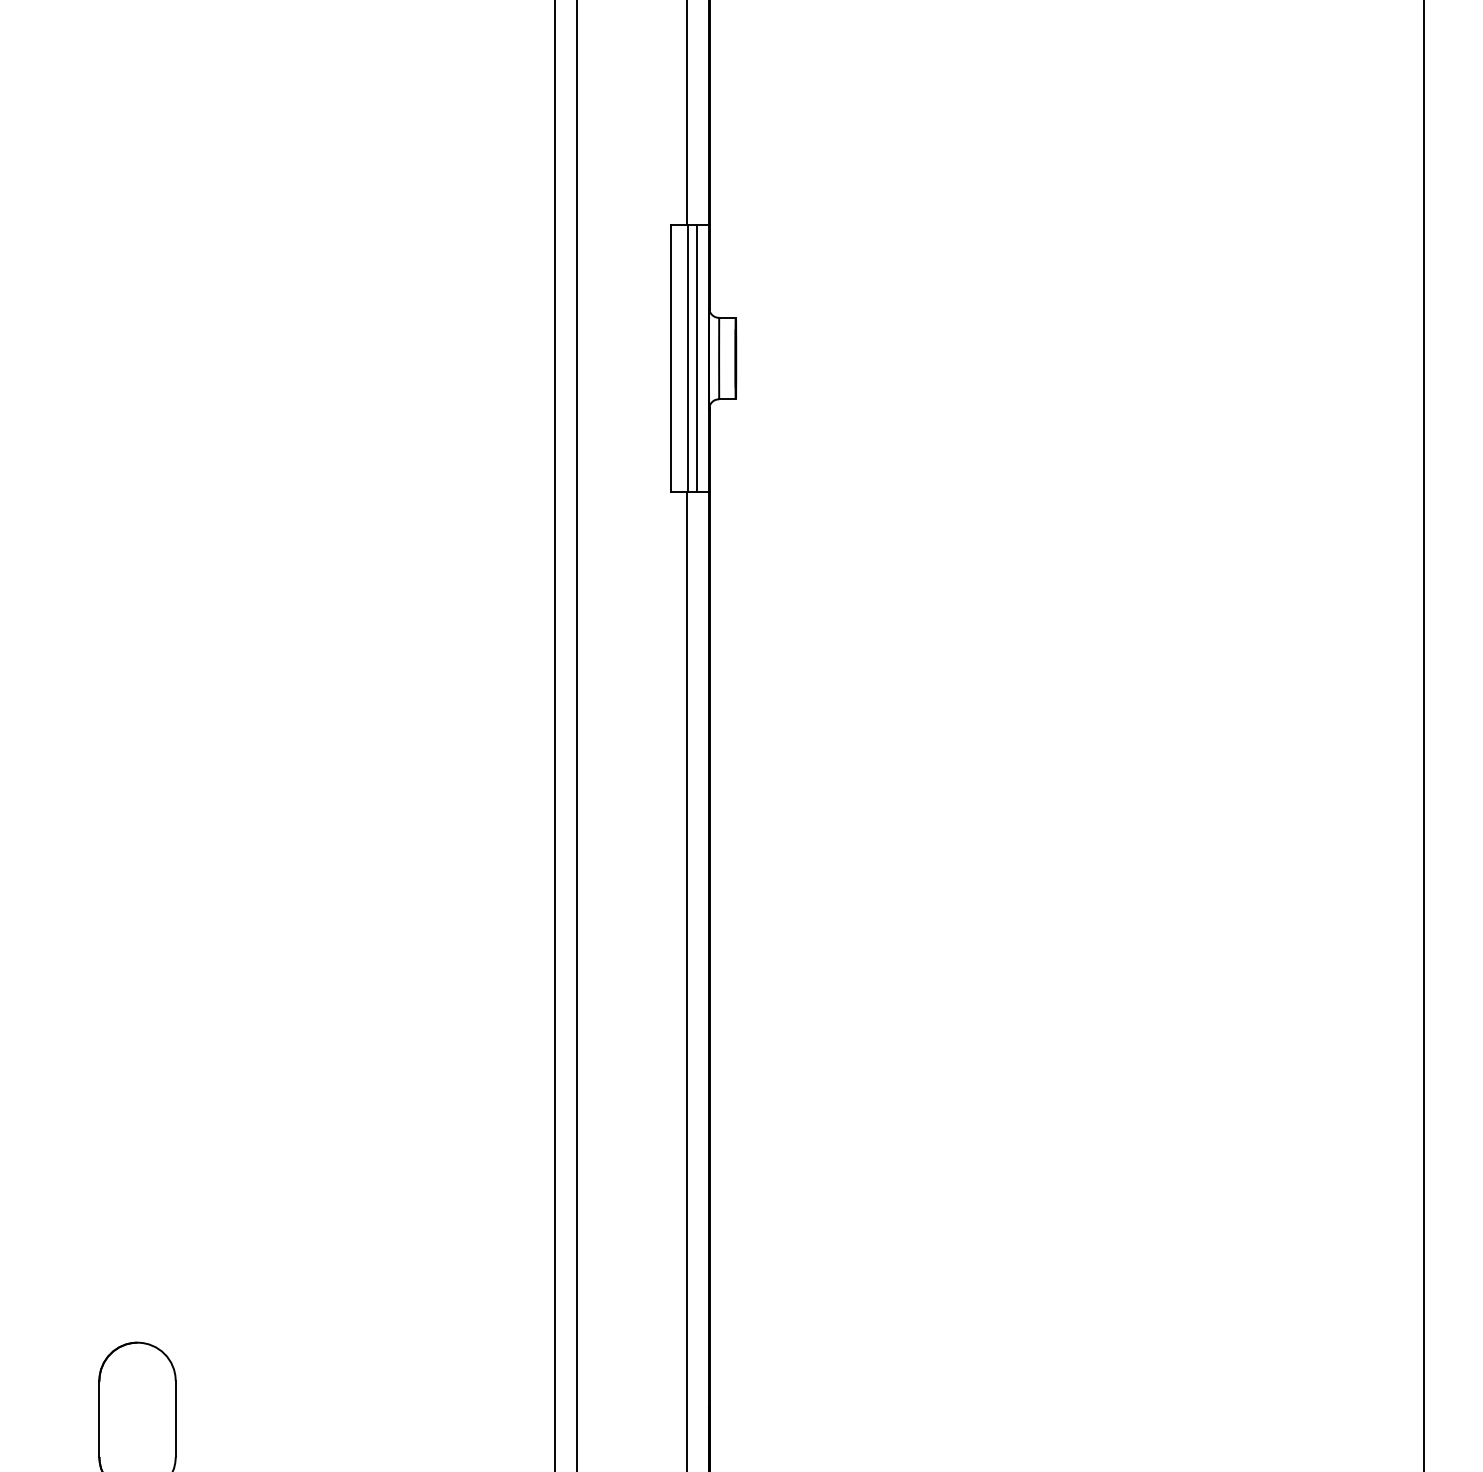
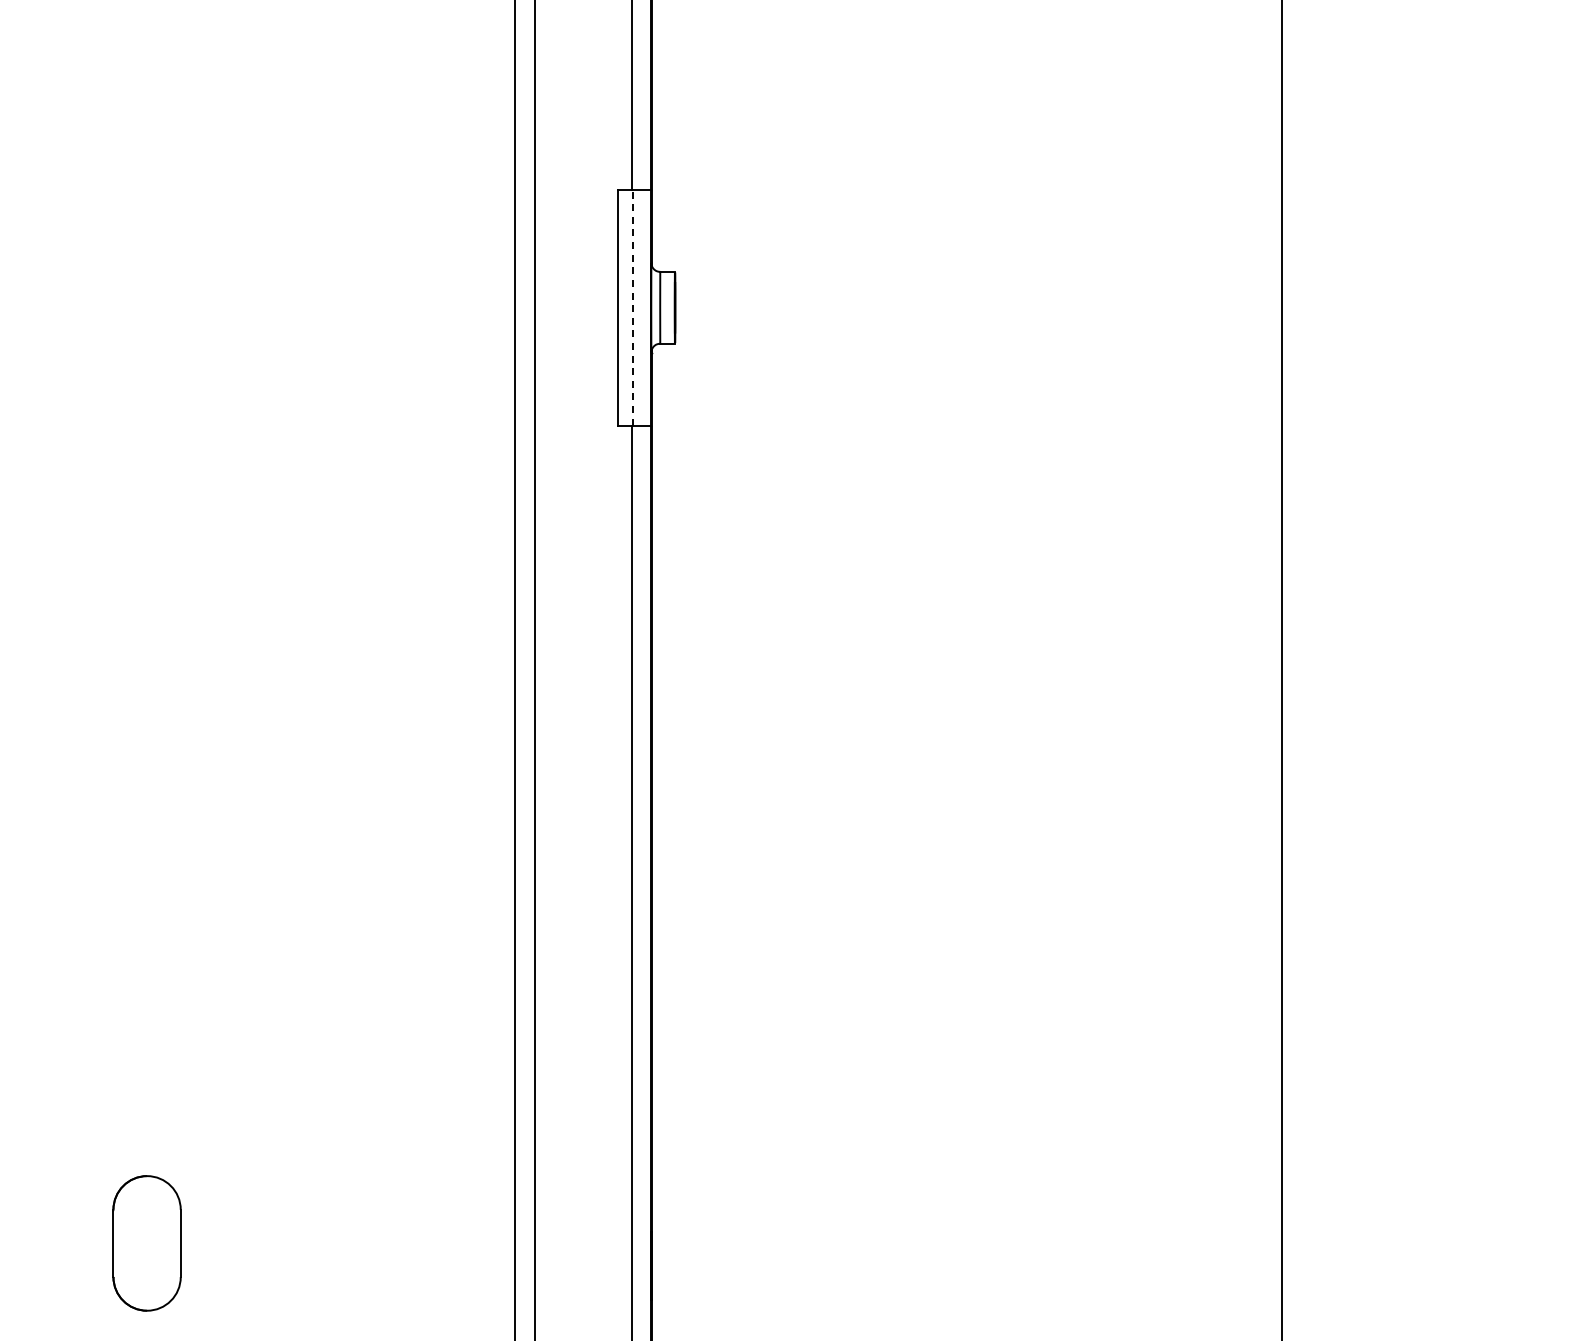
line: (687, 358) -> (632, 307), solid -> dashed
line: (697, 358) -> (641, 307), removed

